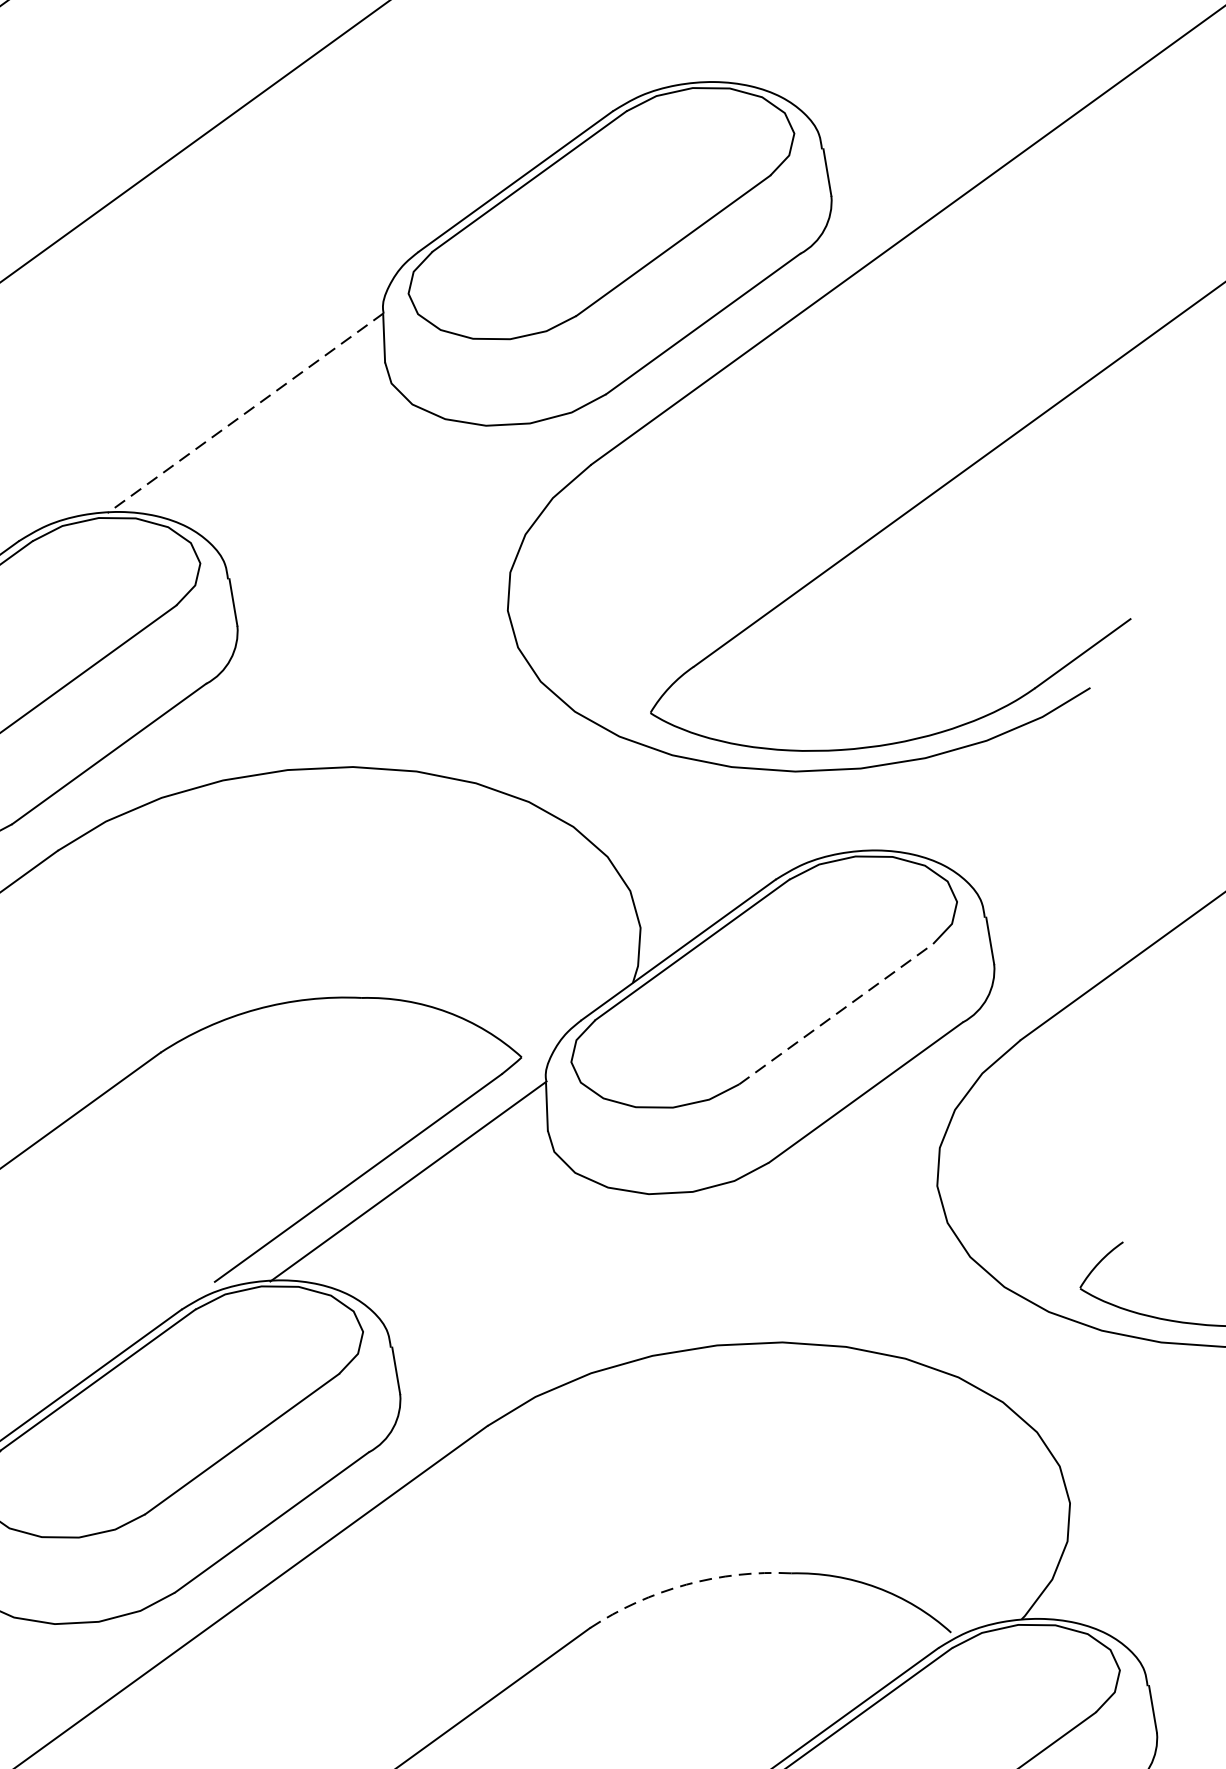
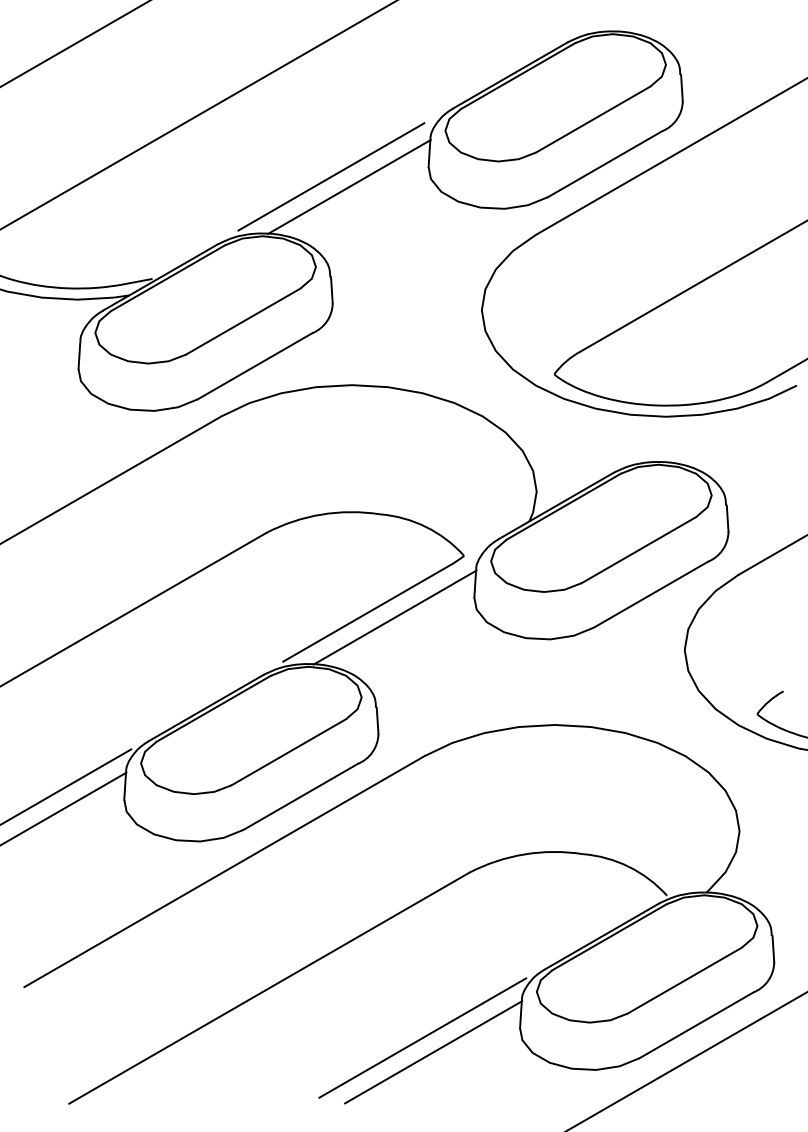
line: (211, 397) -> (331, 176), added
line: (246, 413) -> (349, 187), dashed -> solid
line: (837, 1014) -> (639, 550), dashed -> solid
arc: (686, 1584) -> (524, 854), dashed -> solid

